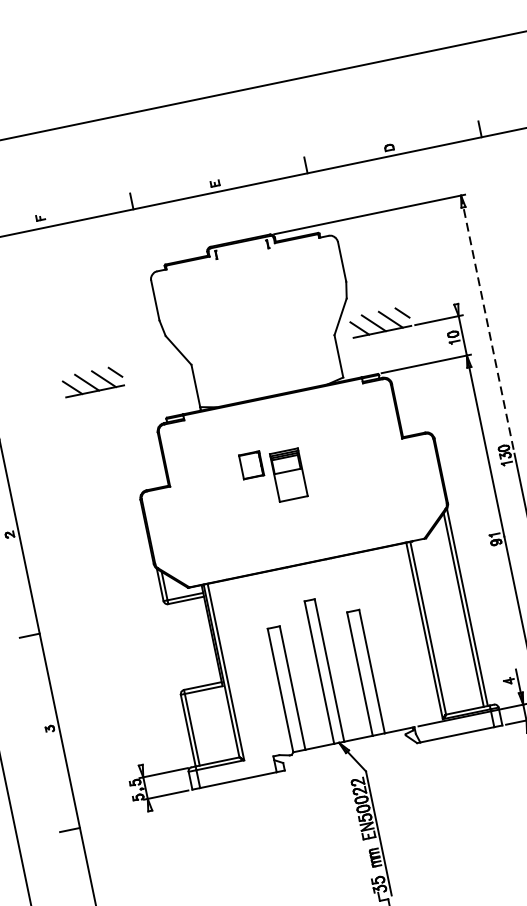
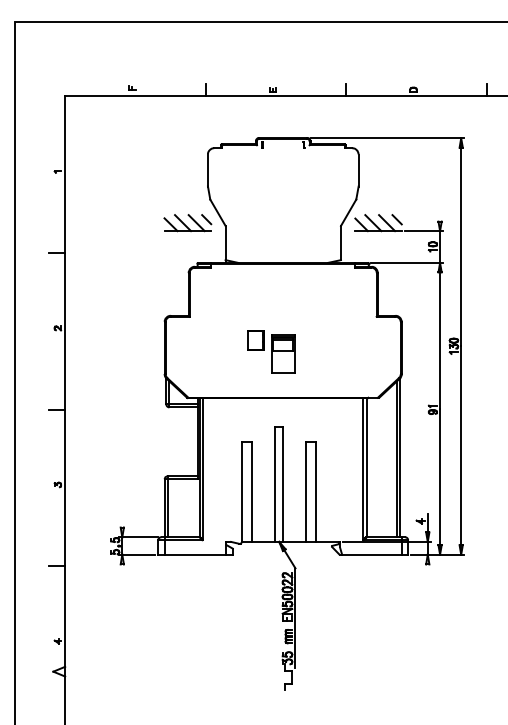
line: (488, 324) -> (461, 242), dashed -> solid
part: (92, 382) -> (187, 223), moved
part: (273, 475) -> (271, 351), moved

